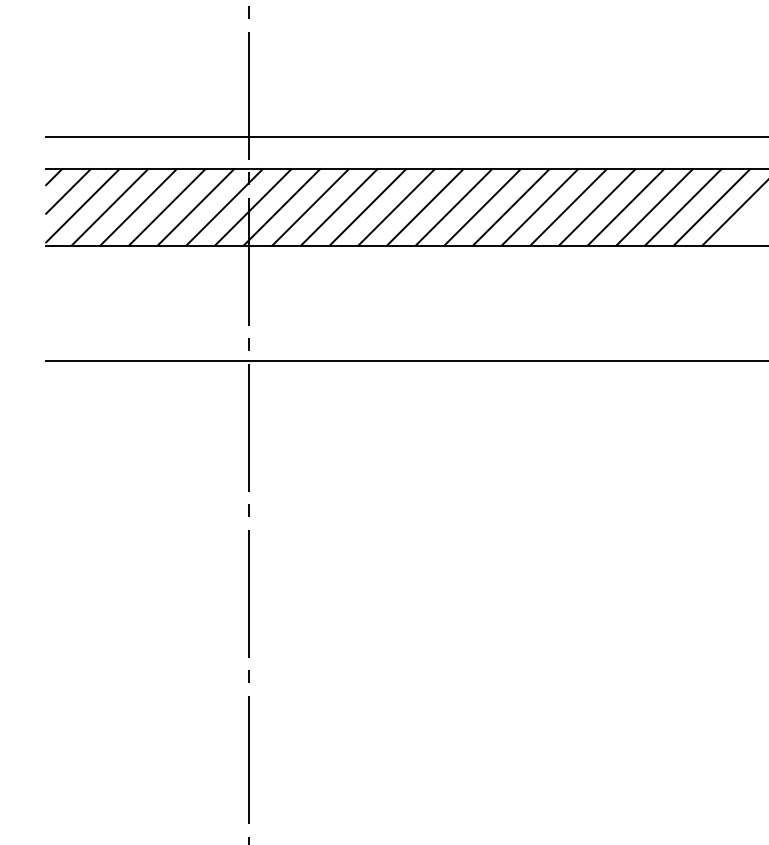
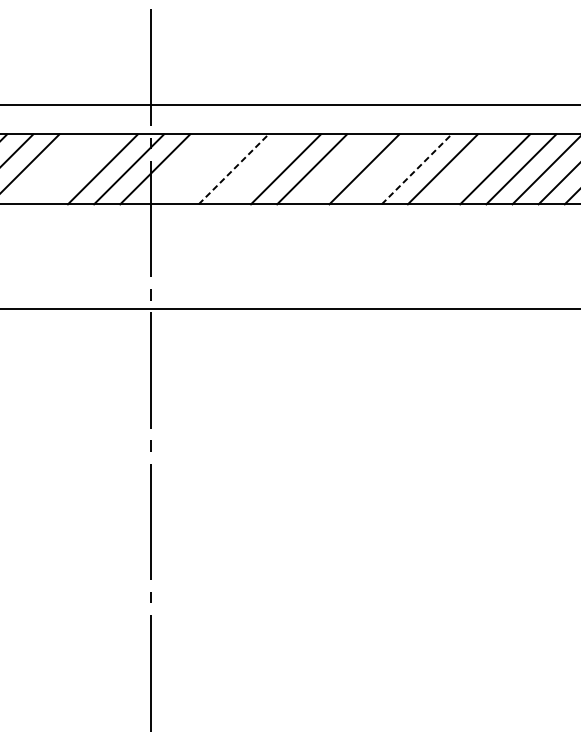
line: (138, 207) -> (50, 169), removed
line: (166, 207) -> (76, 169), removed
line: (281, 207) -> (180, 169), removed
line: (310, 207) -> (207, 169), removed
line: (339, 207) -> (233, 169), solid -> dashed
line: (367, 207) -> (259, 169), removed
line: (453, 207) -> (337, 169), removed
line: (510, 207) -> (389, 169), removed
line: (540, 207) -> (417, 169), solid -> dashed
line: (596, 207) -> (468, 169), removed

